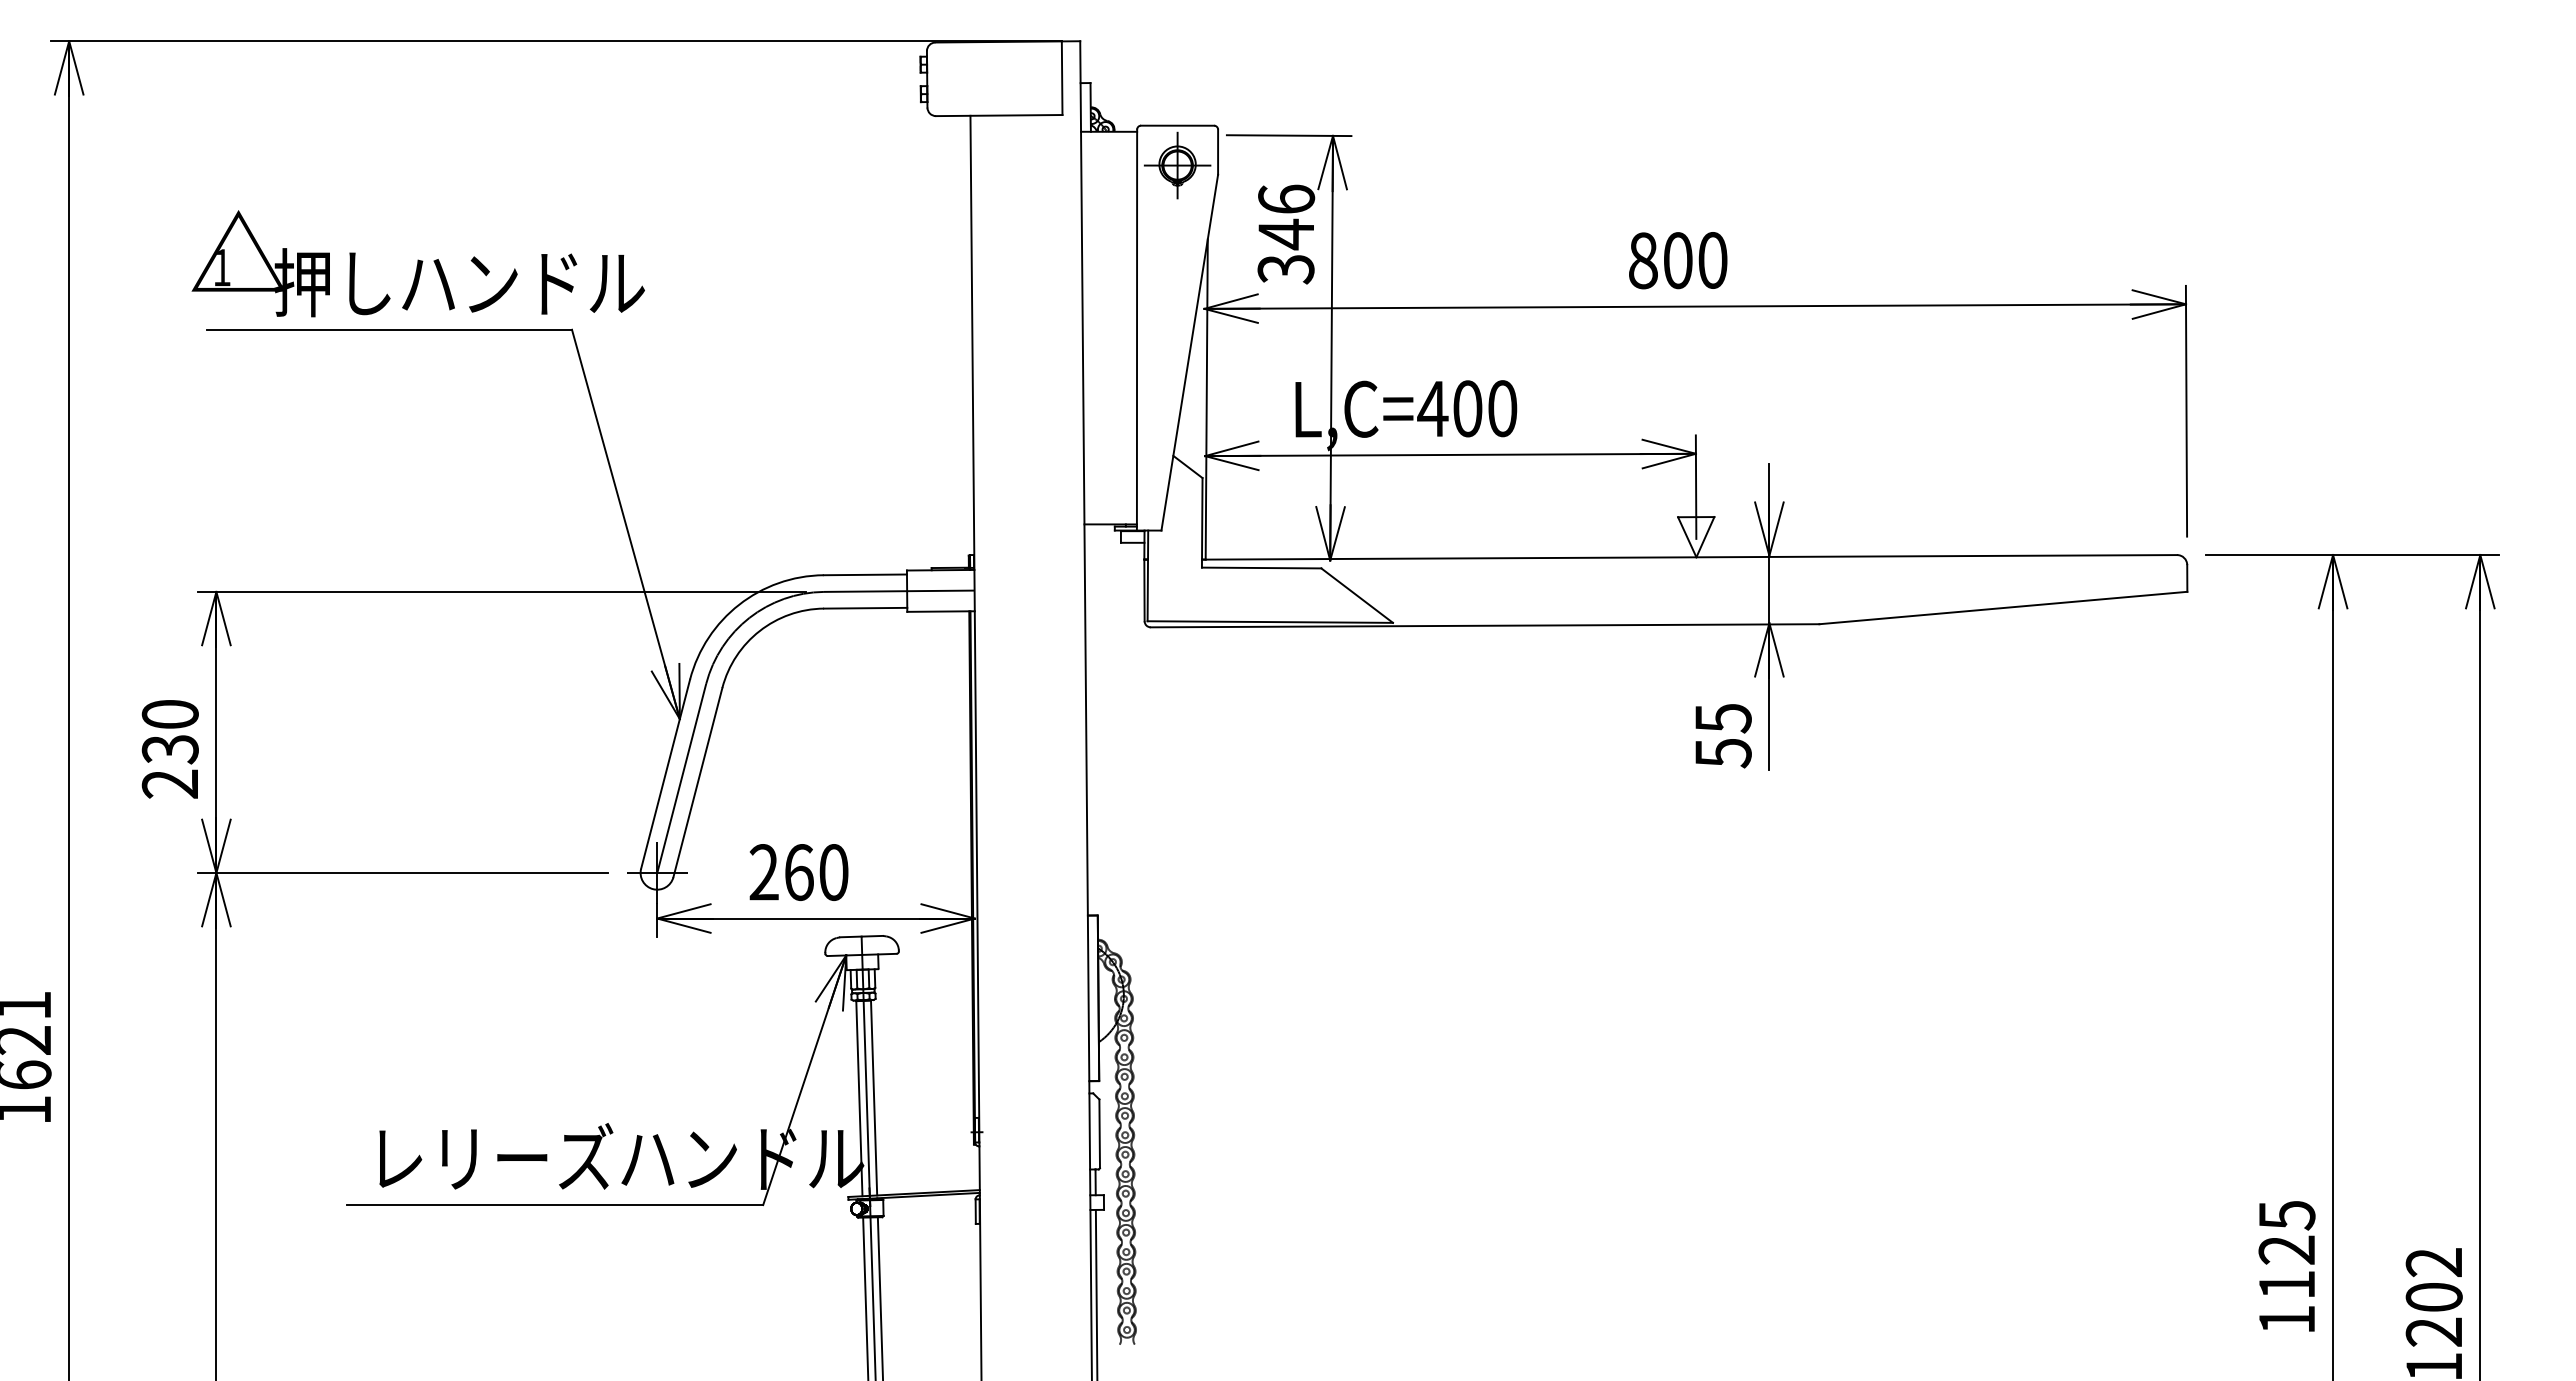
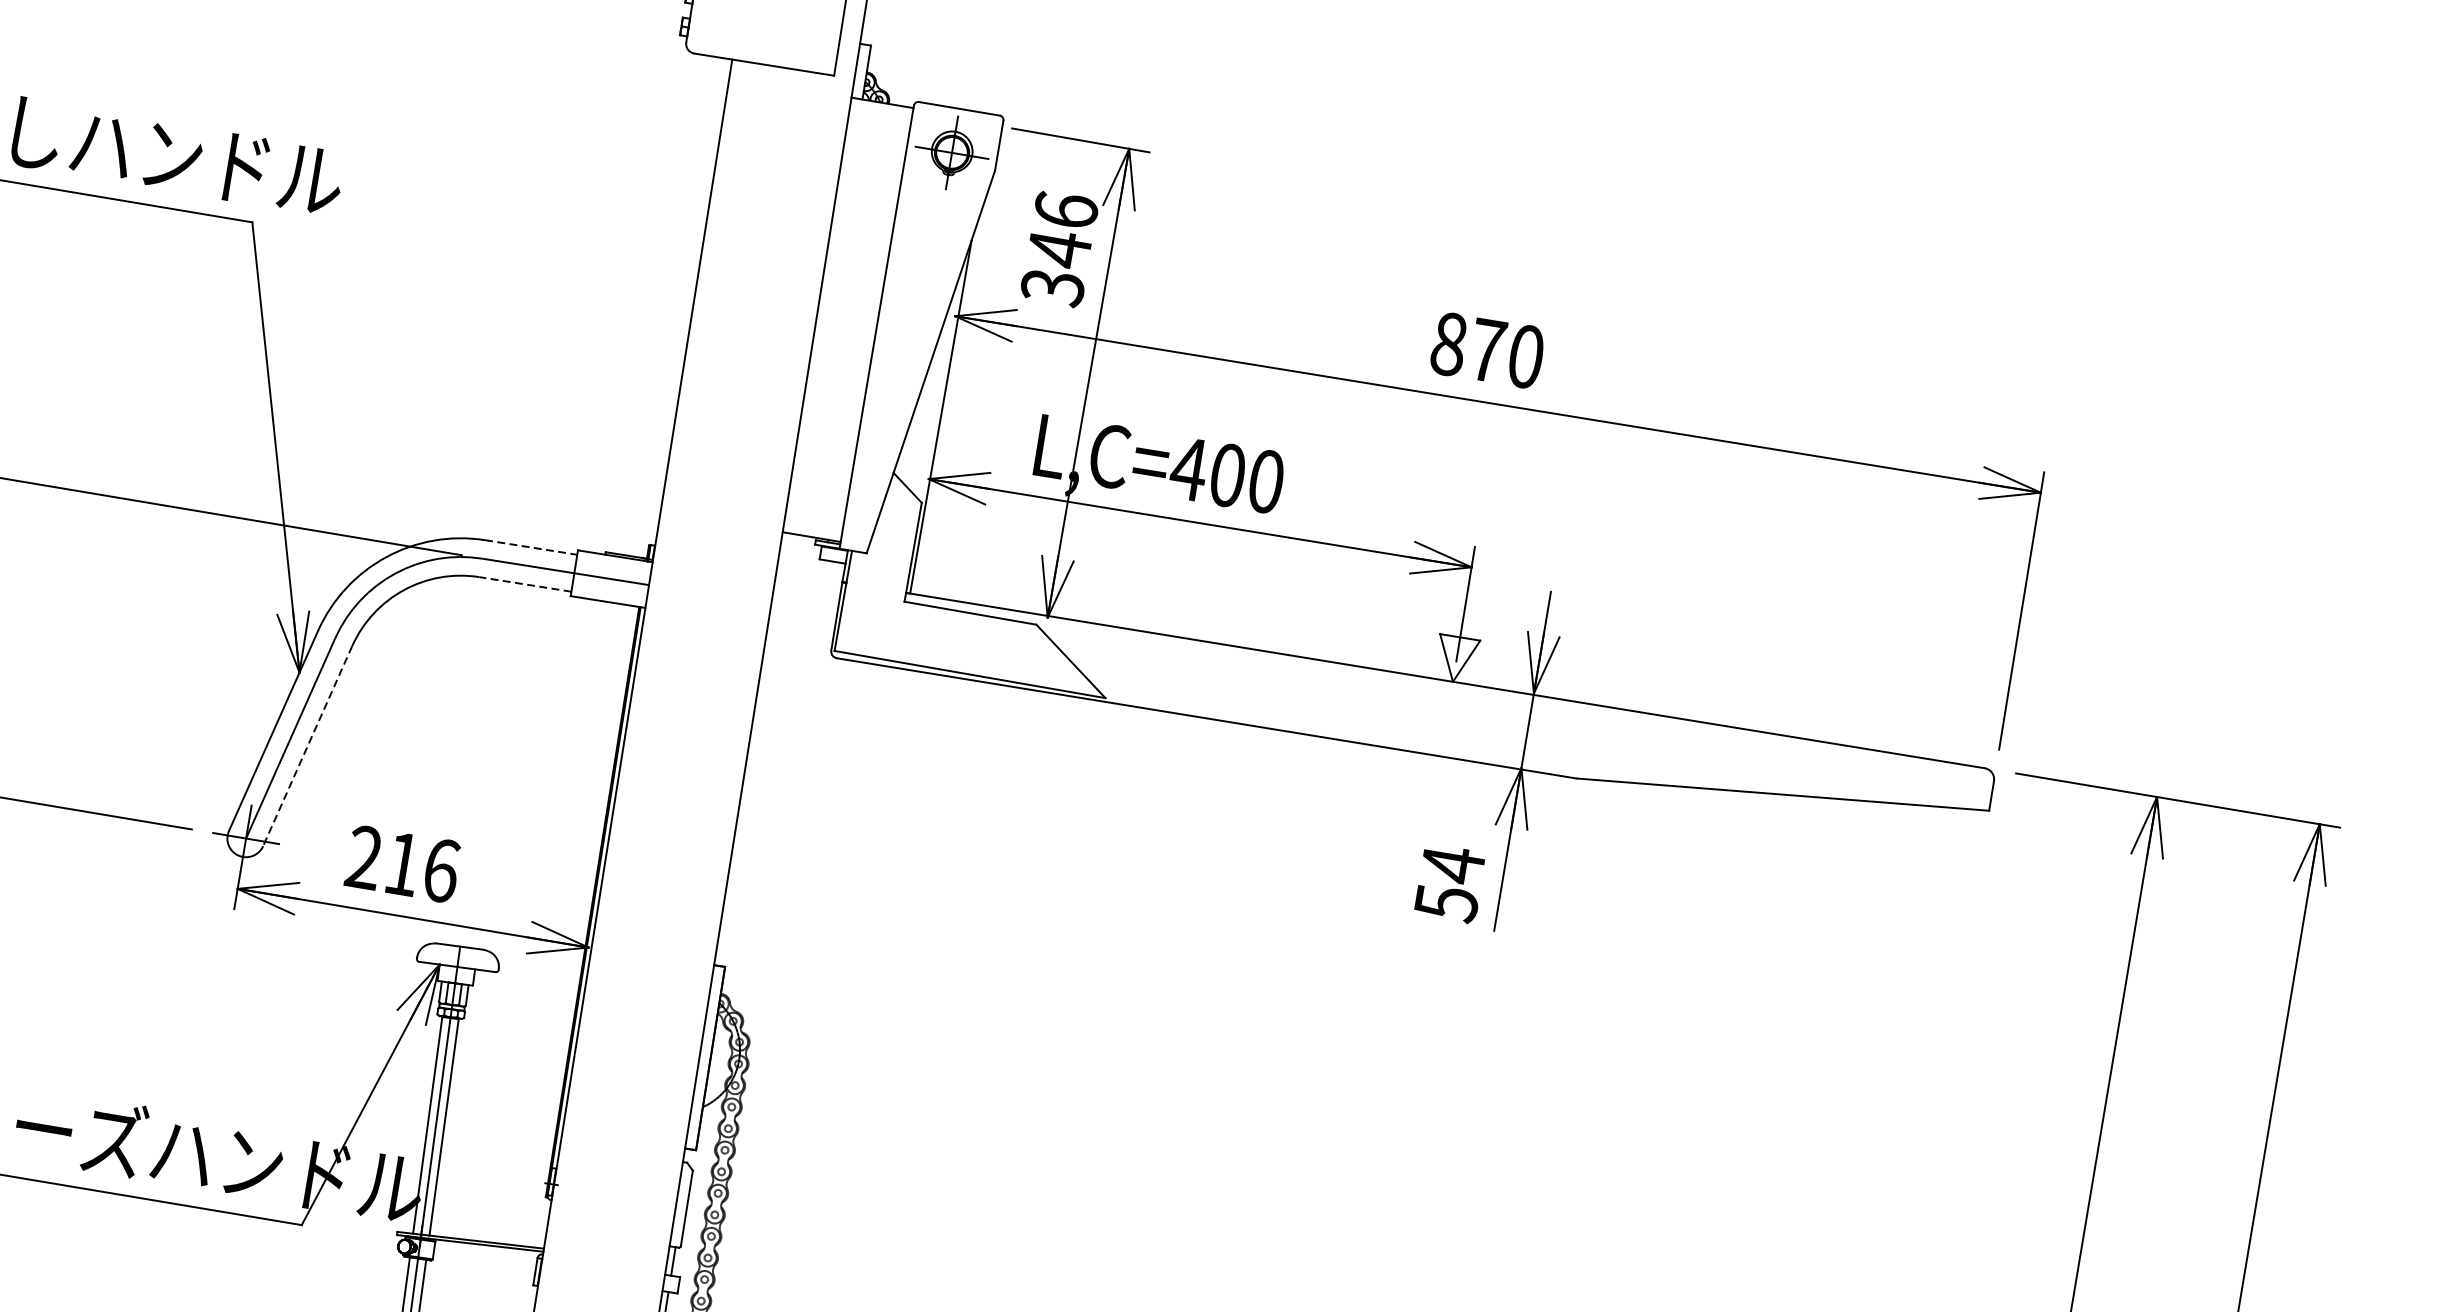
text: (1677, 260) -> (1486, 350), 800 -> 870
line: (865, 574) -> (531, 547), solid -> dashed
line: (865, 608) -> (525, 584), solid -> dashed
text: (1723, 718) -> (1453, 864), 55 -> 54
line: (697, 782) -> (307, 745), solid -> dashed
text: (816, 872) -> (422, 867), 260 -> 216

